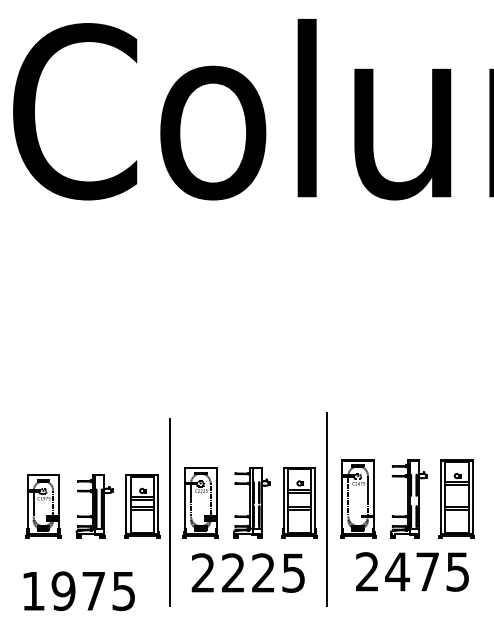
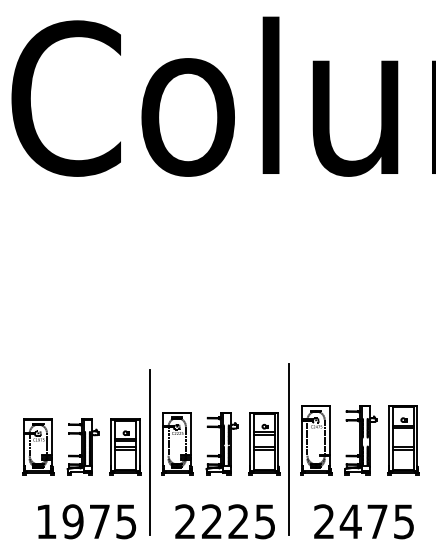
text: (411, 571) -> (363, 521), moved
text: (247, 572) -> (224, 521), moved
text: (79, 590) -> (87, 521), moved

